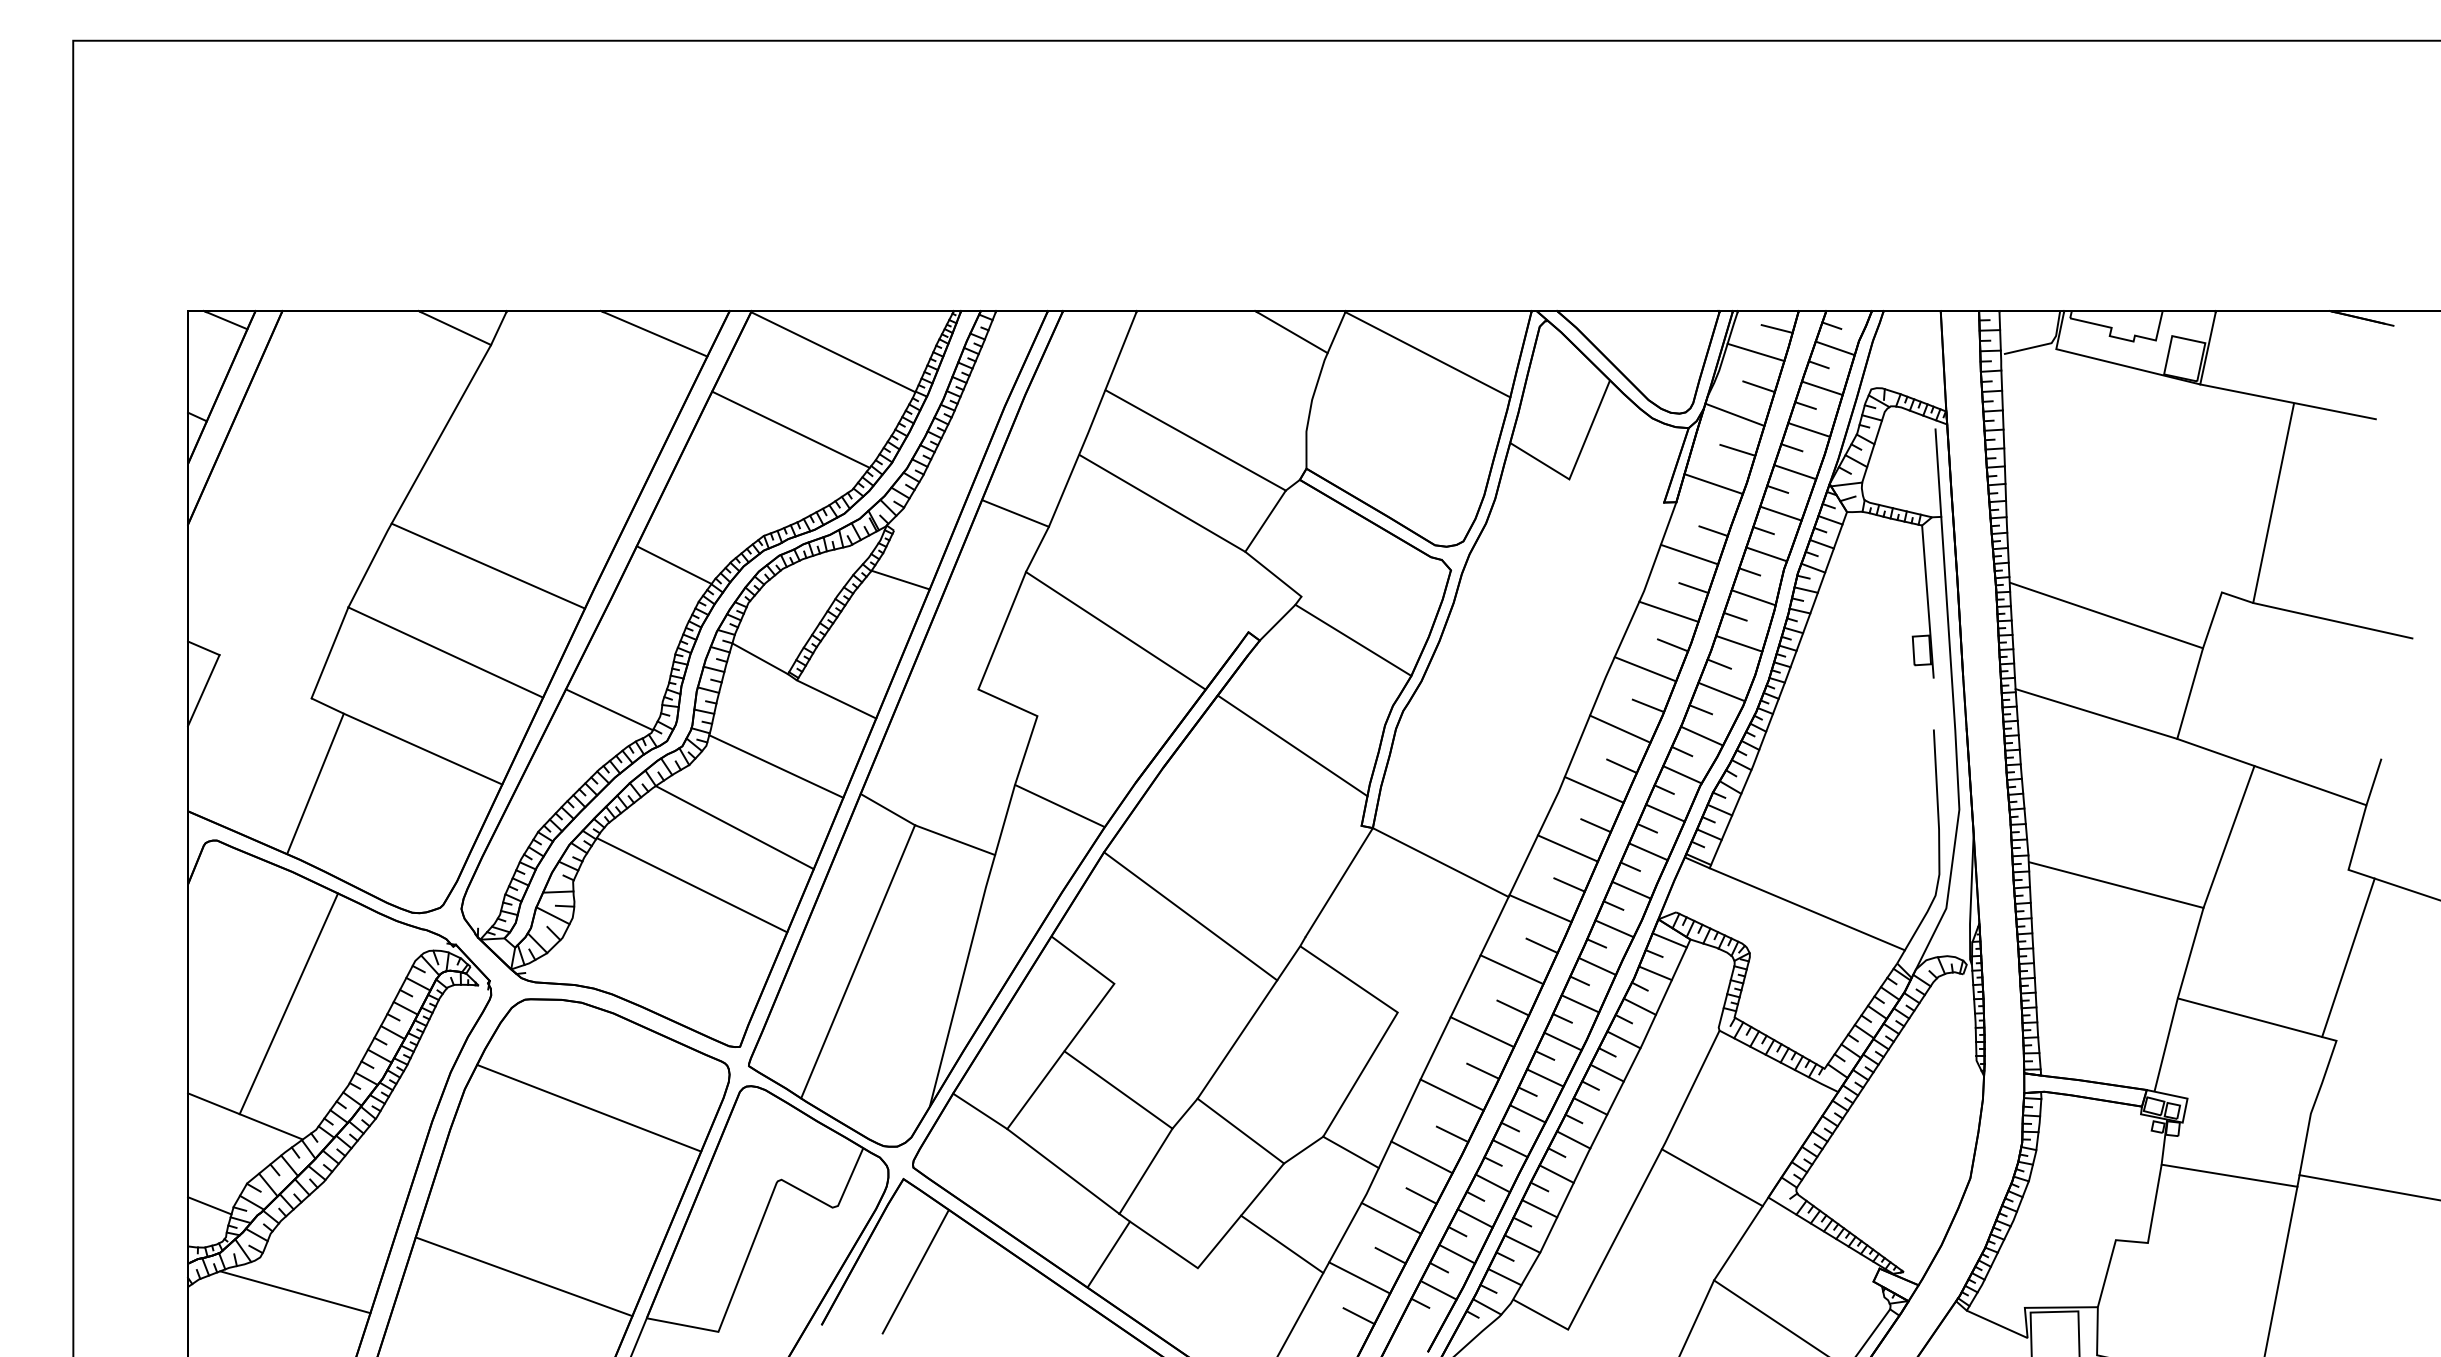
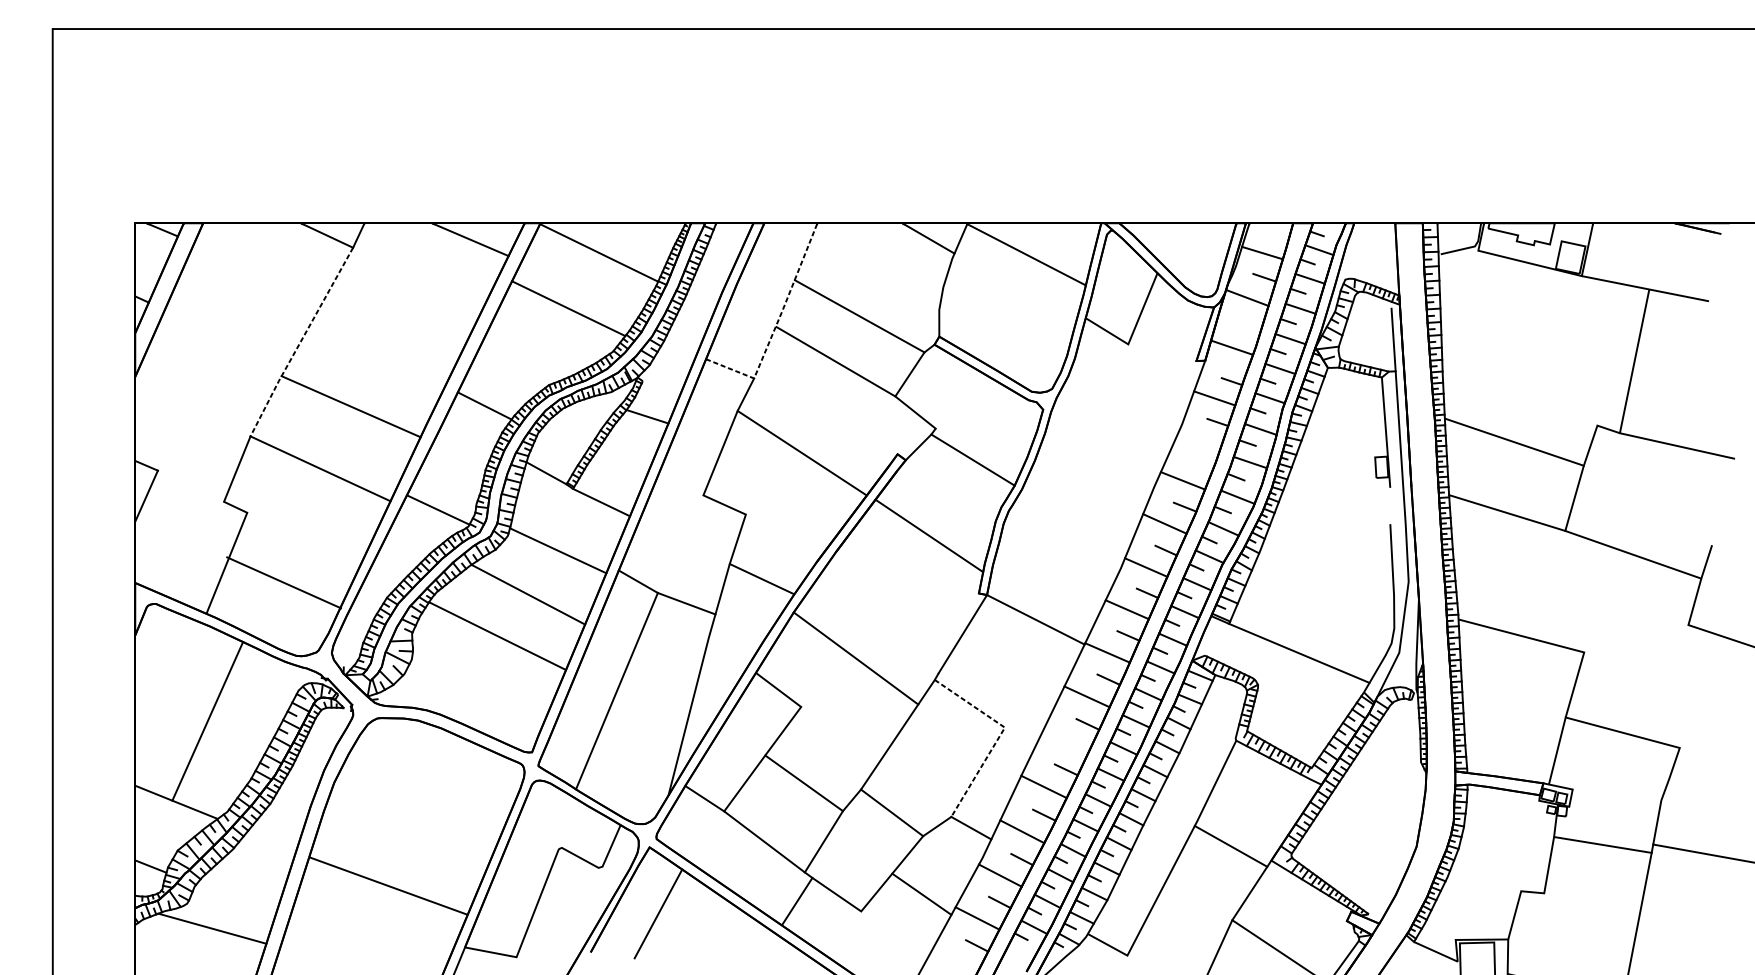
line: (1776, 328) -> (1277, 235), removed
line: (1737, 449) -> (1249, 322), removed
line: (1079, 453) -> (776, 325), solid -> dashed
line: (417, 476) -> (300, 342), solid -> dashed
line: (1668, 611) -> (1199, 439), removed
line: (1673, 645) -> (1203, 463), removed
line: (422, 748) -> (283, 582), moved
line: (2228, 836) -> (1602, 601), removed
line: (2348, 957) -> (1688, 688), removed
line: (1391, 1023) -> (1000, 735), solid -> dashed
line: (1482, 1032) -> (1065, 741), removed
line: (589, 1107) -> (423, 795), removed
line: (523, 1276) -> (387, 885), moved

